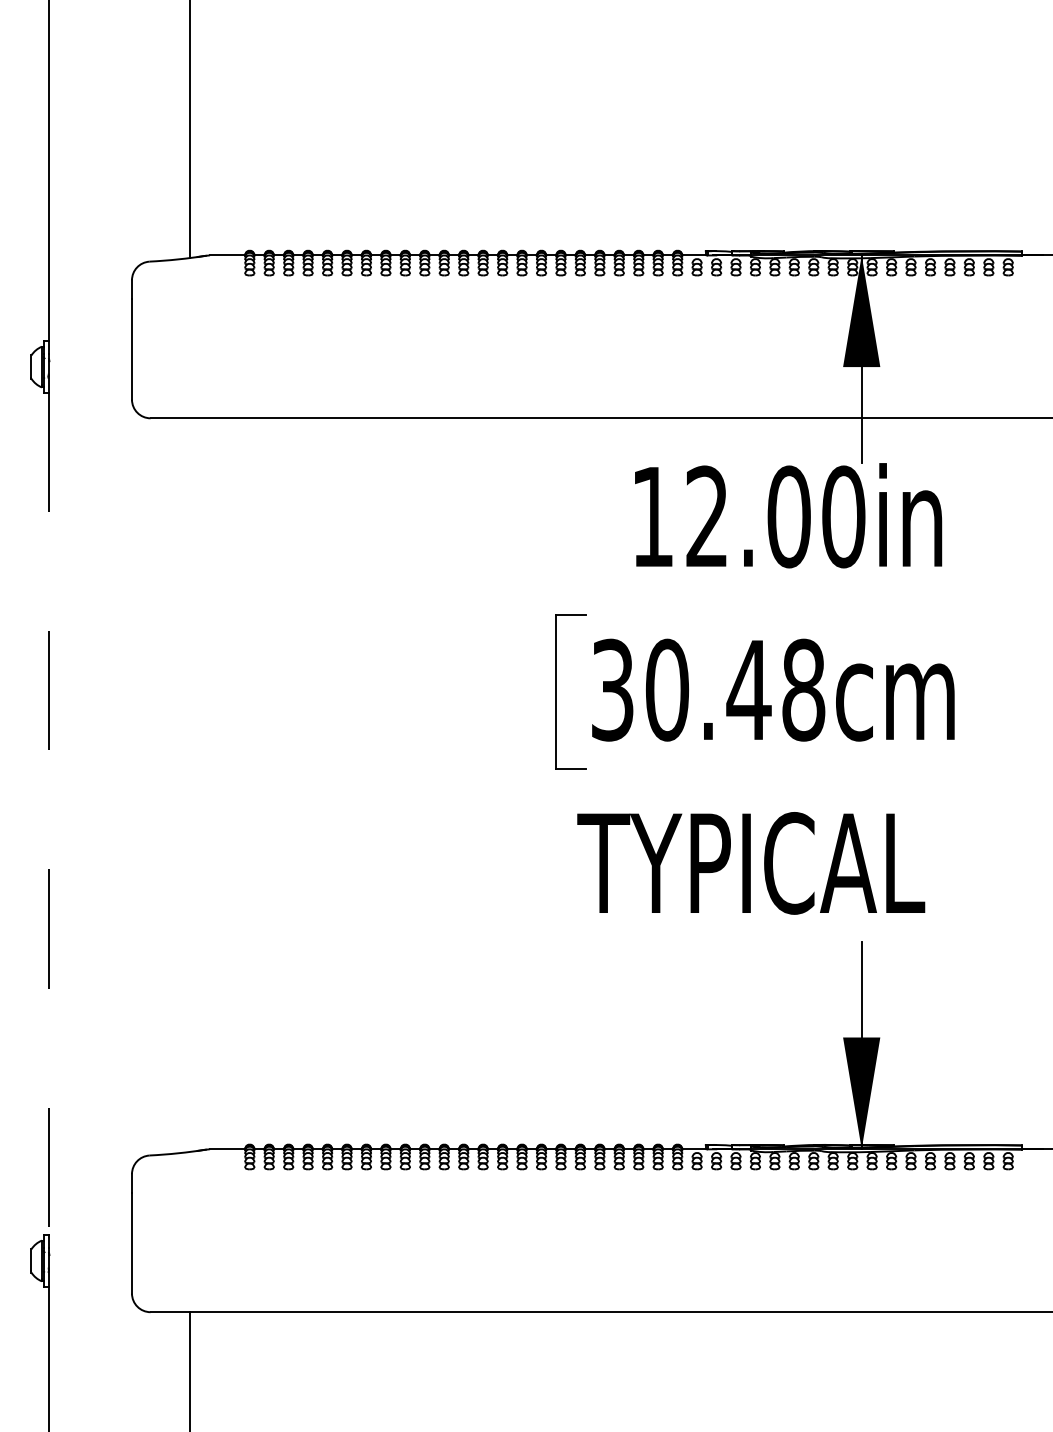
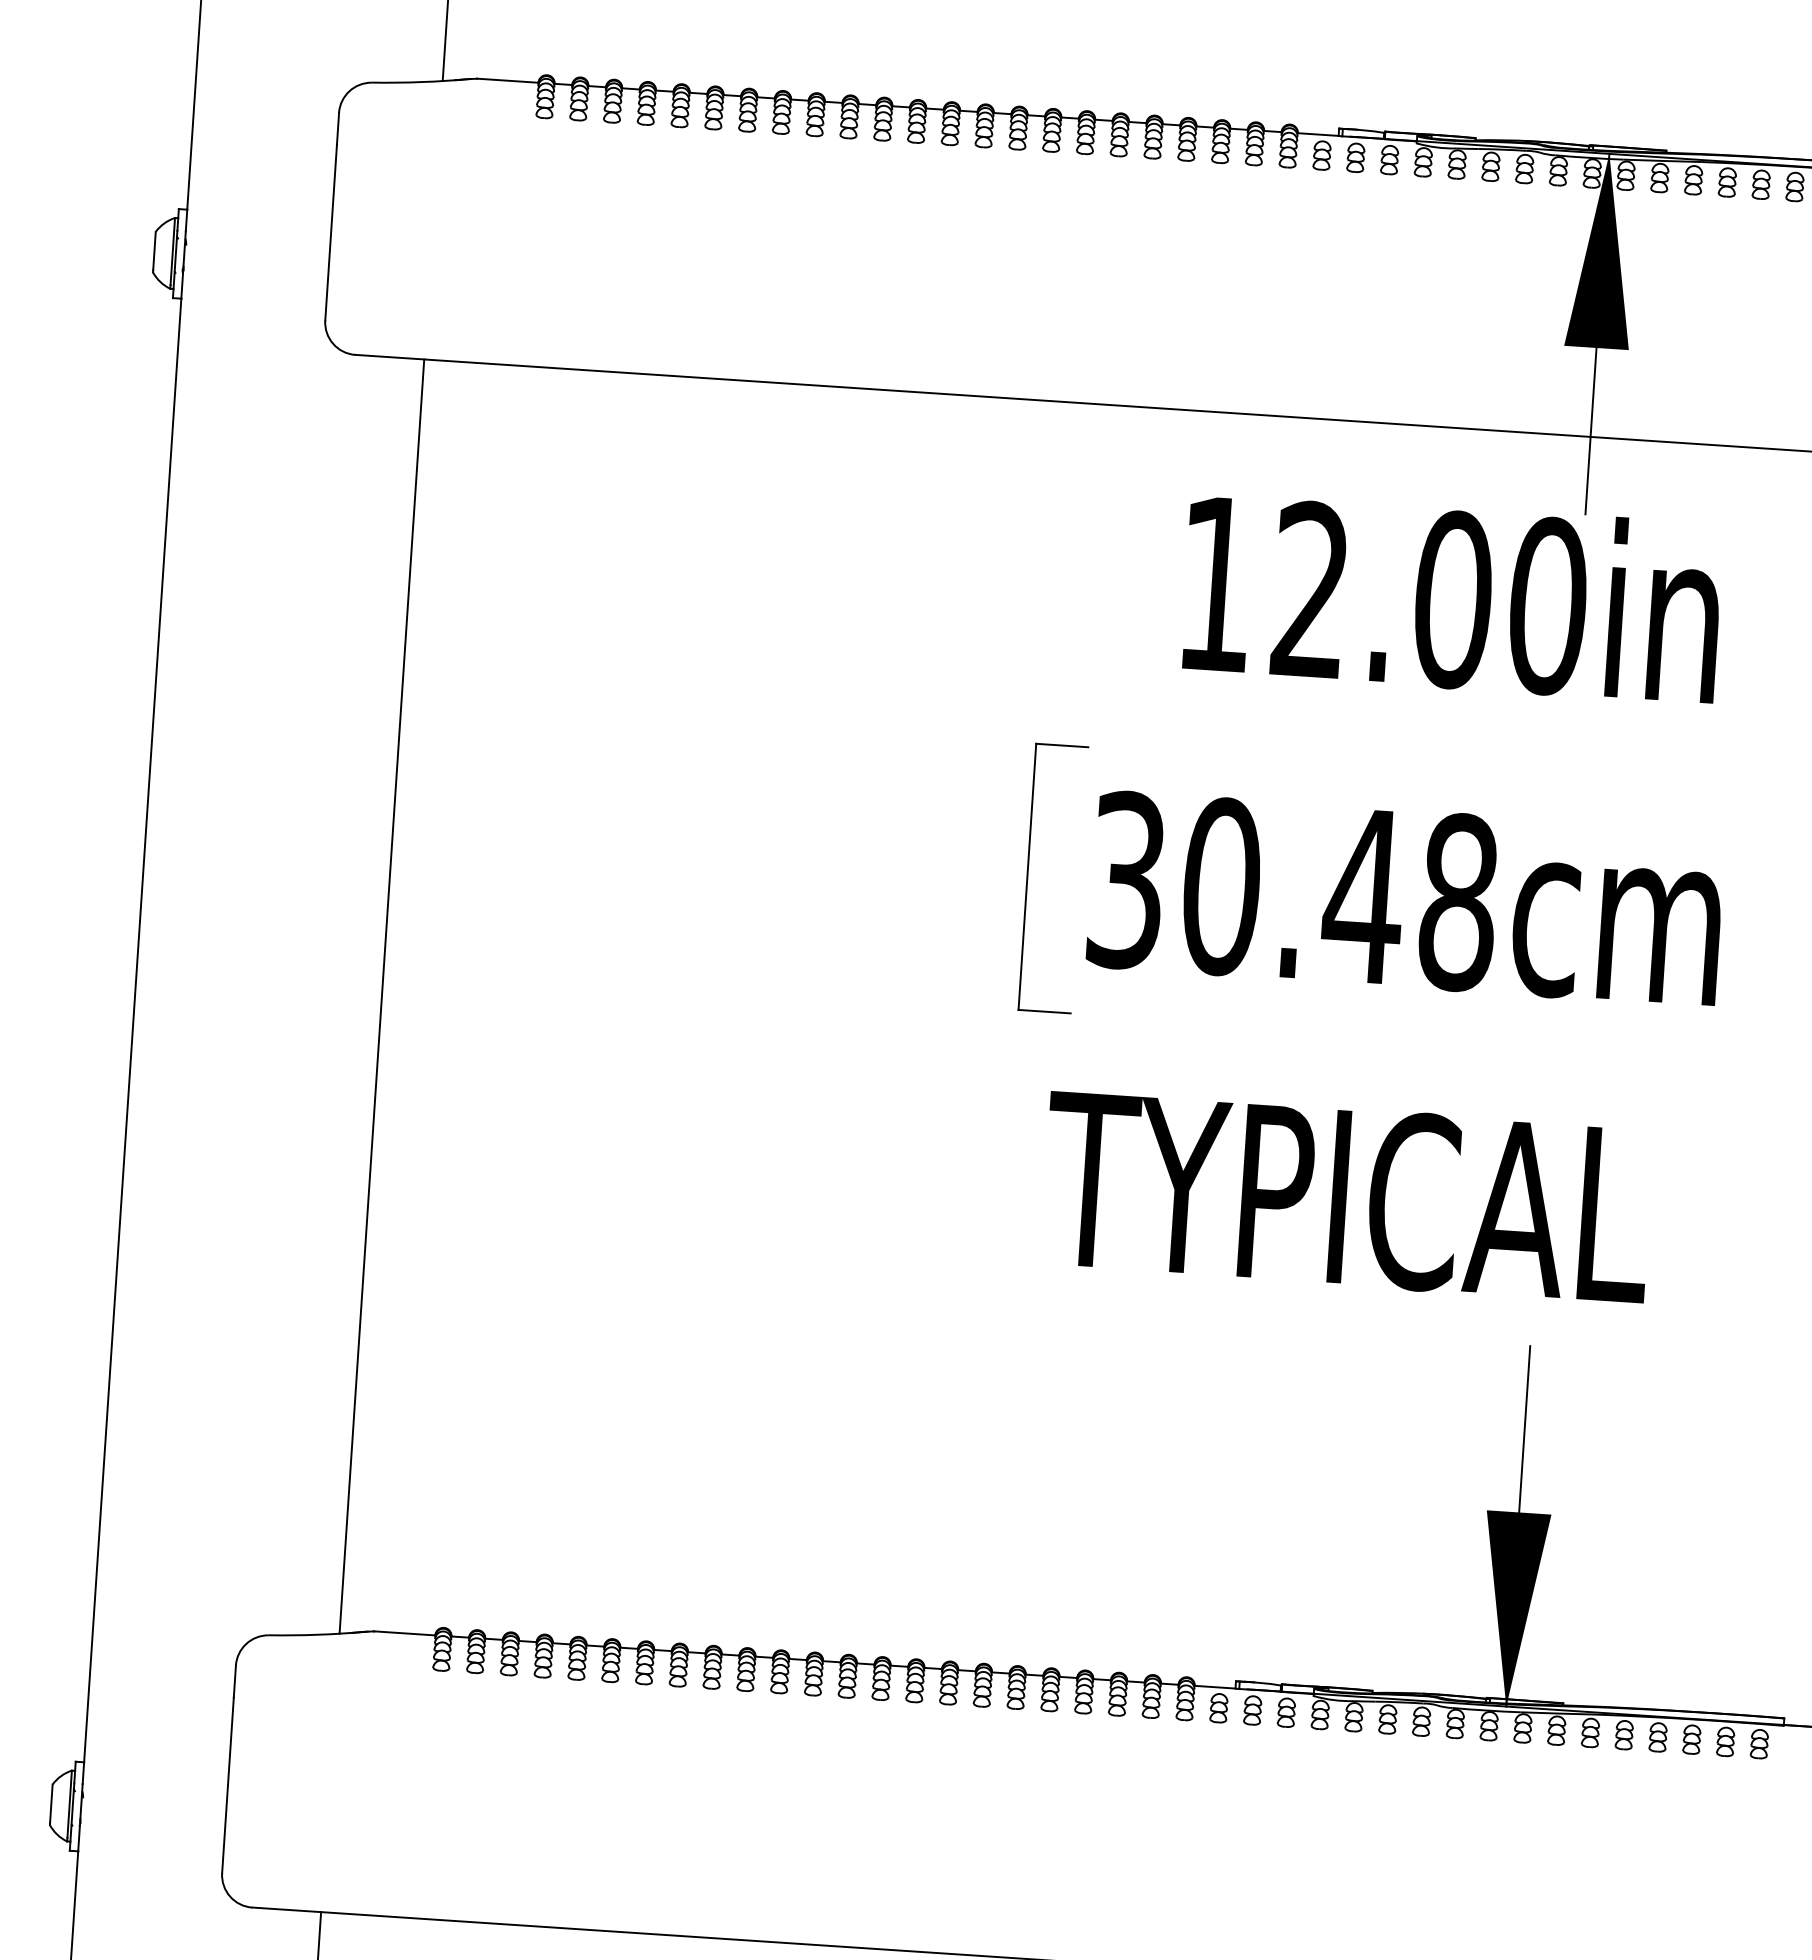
line: (190, 784) -> (382, 995), added
line: (48, 814) -> (132, 1031), dashed -> solid

